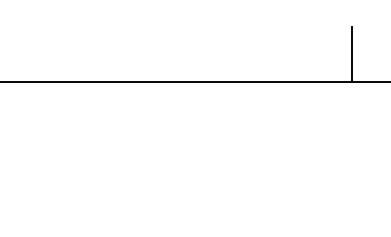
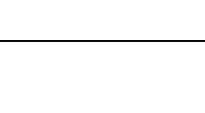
line: (352, 53) -> (165, 27), removed

